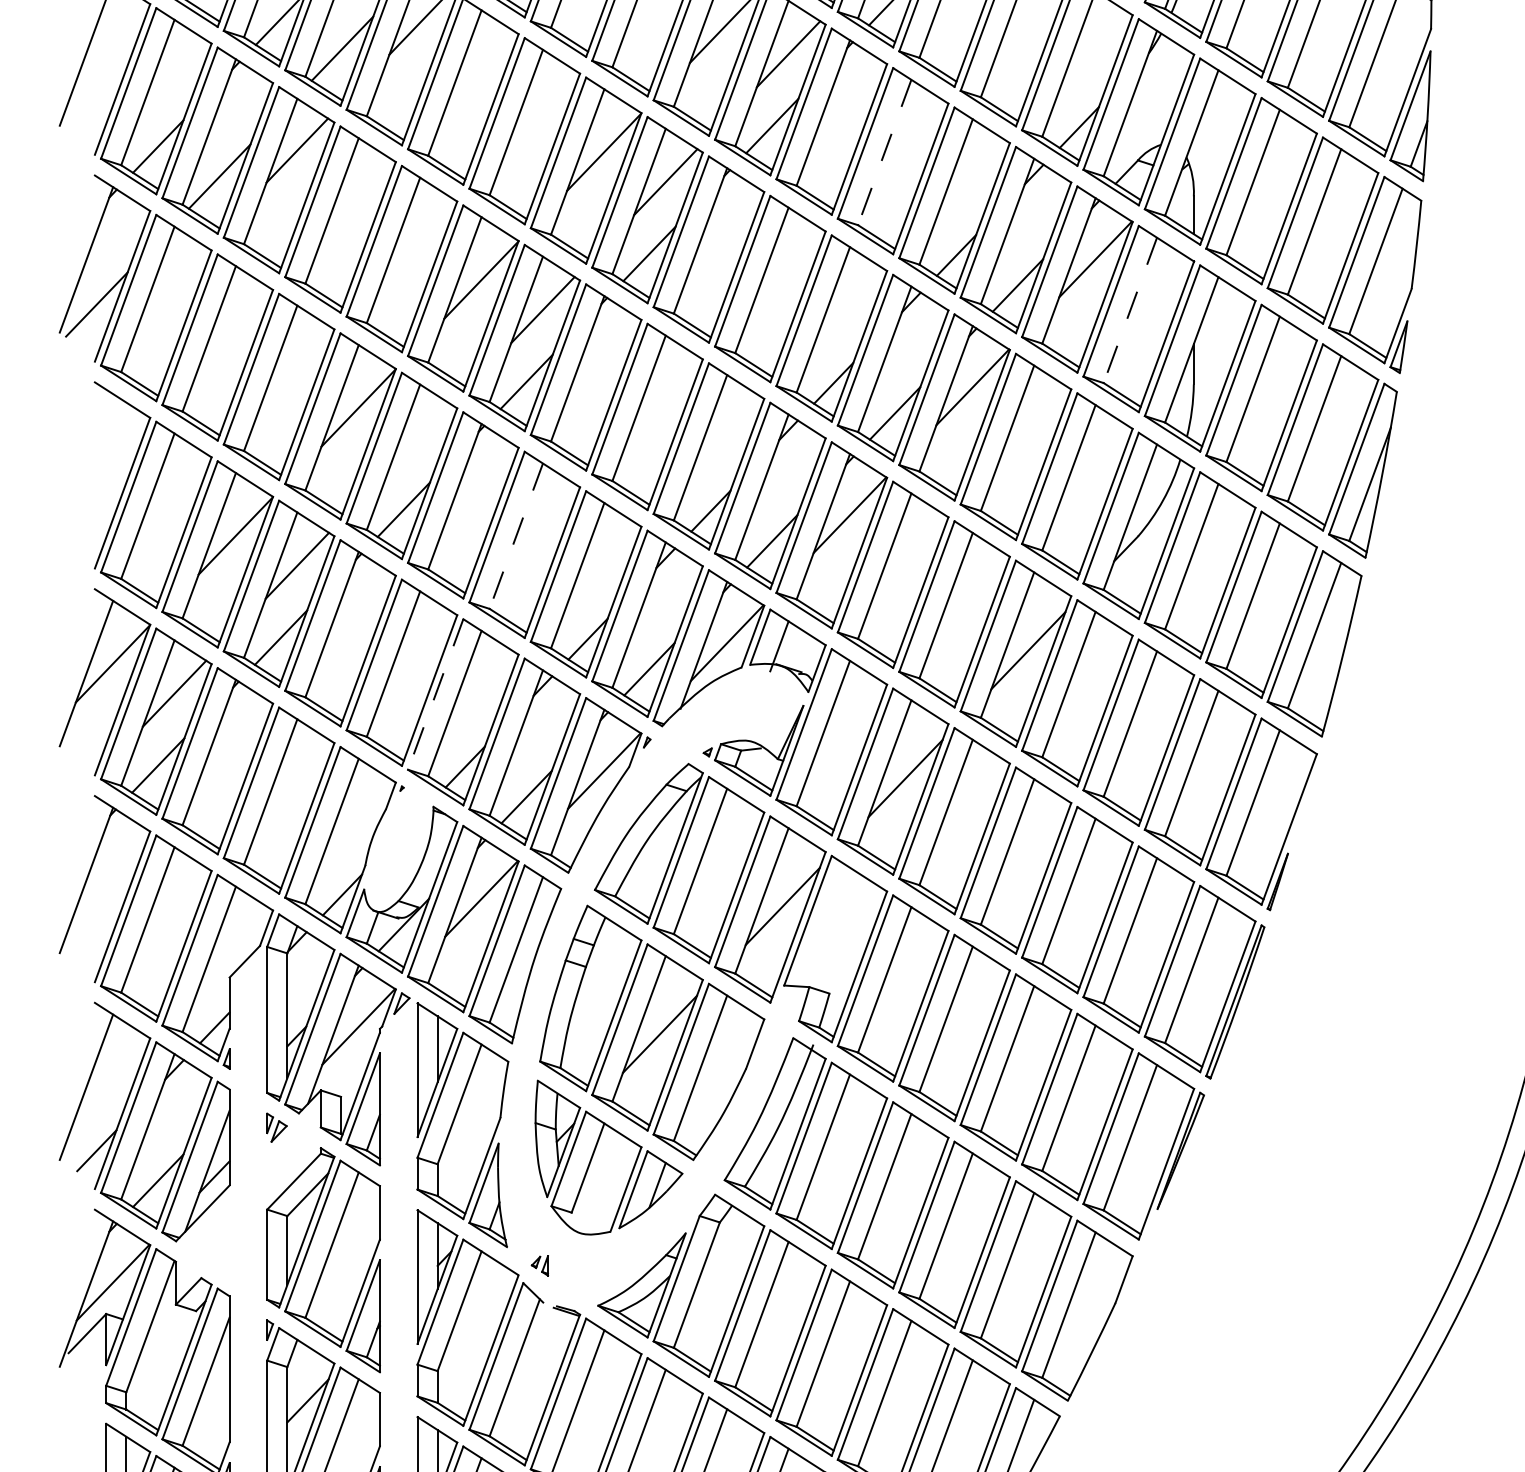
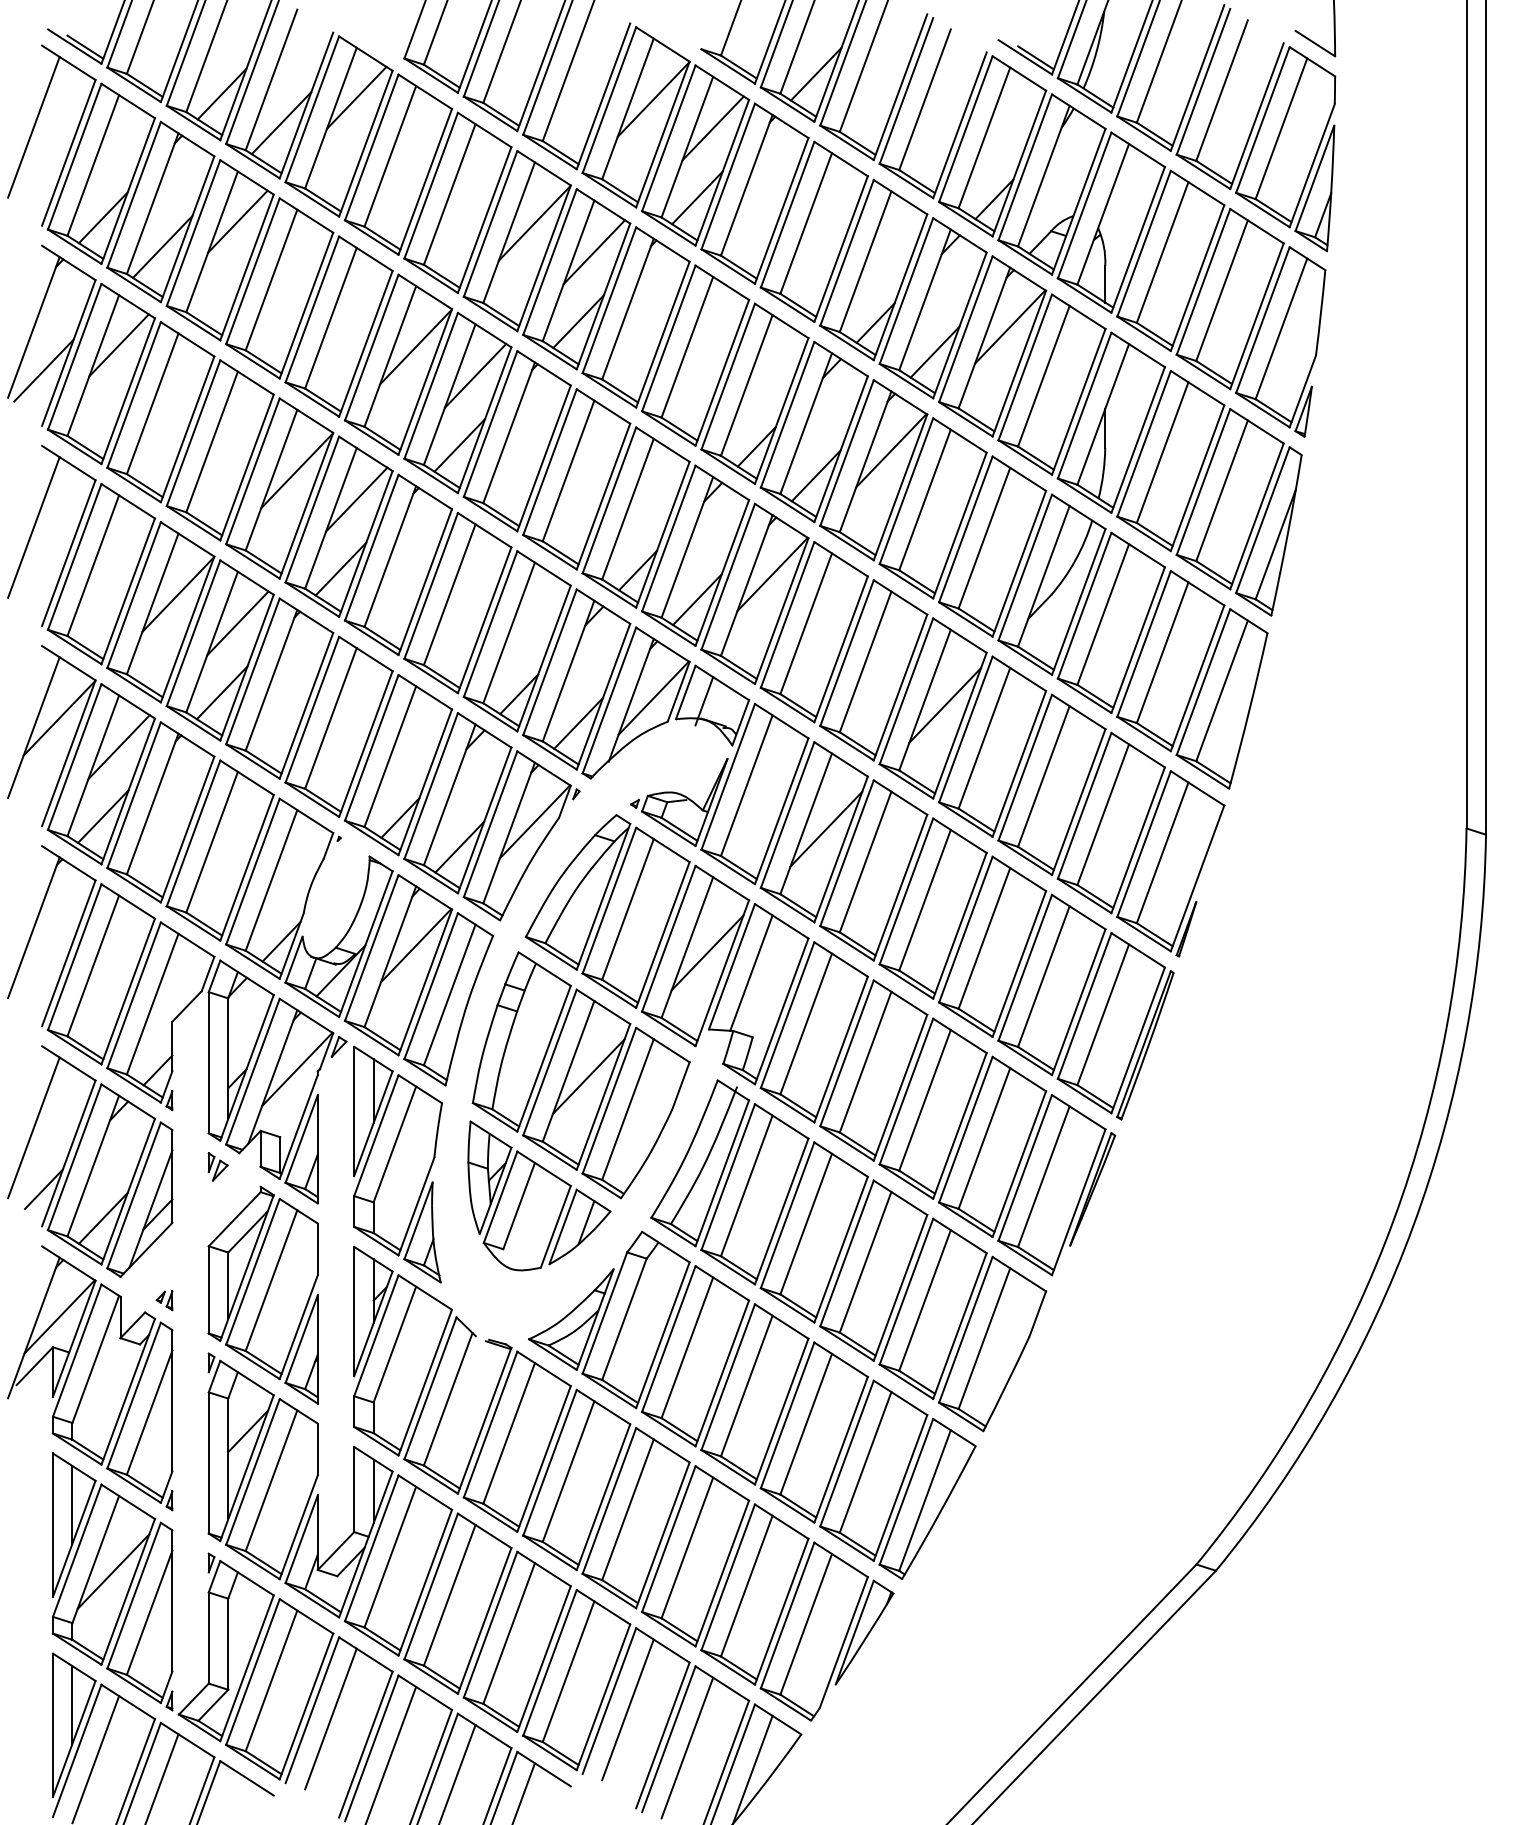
line: (885, 152) -> (806, 223), dashed -> solid
line: (173, 278) -> (118, 345), added
line: (1130, 310) -> (1043, 376), dashed -> solid
line: (419, 437) -> (356, 499), added
line: (86, 466) -> (33, 527), added
line: (516, 535) -> (449, 594), dashed -> solid
line: (435, 694) -> (371, 747), dashed -> solid
line: (828, 926) -> (751, 972), added
part: (539, 1265) -> (164, 1300), moved

